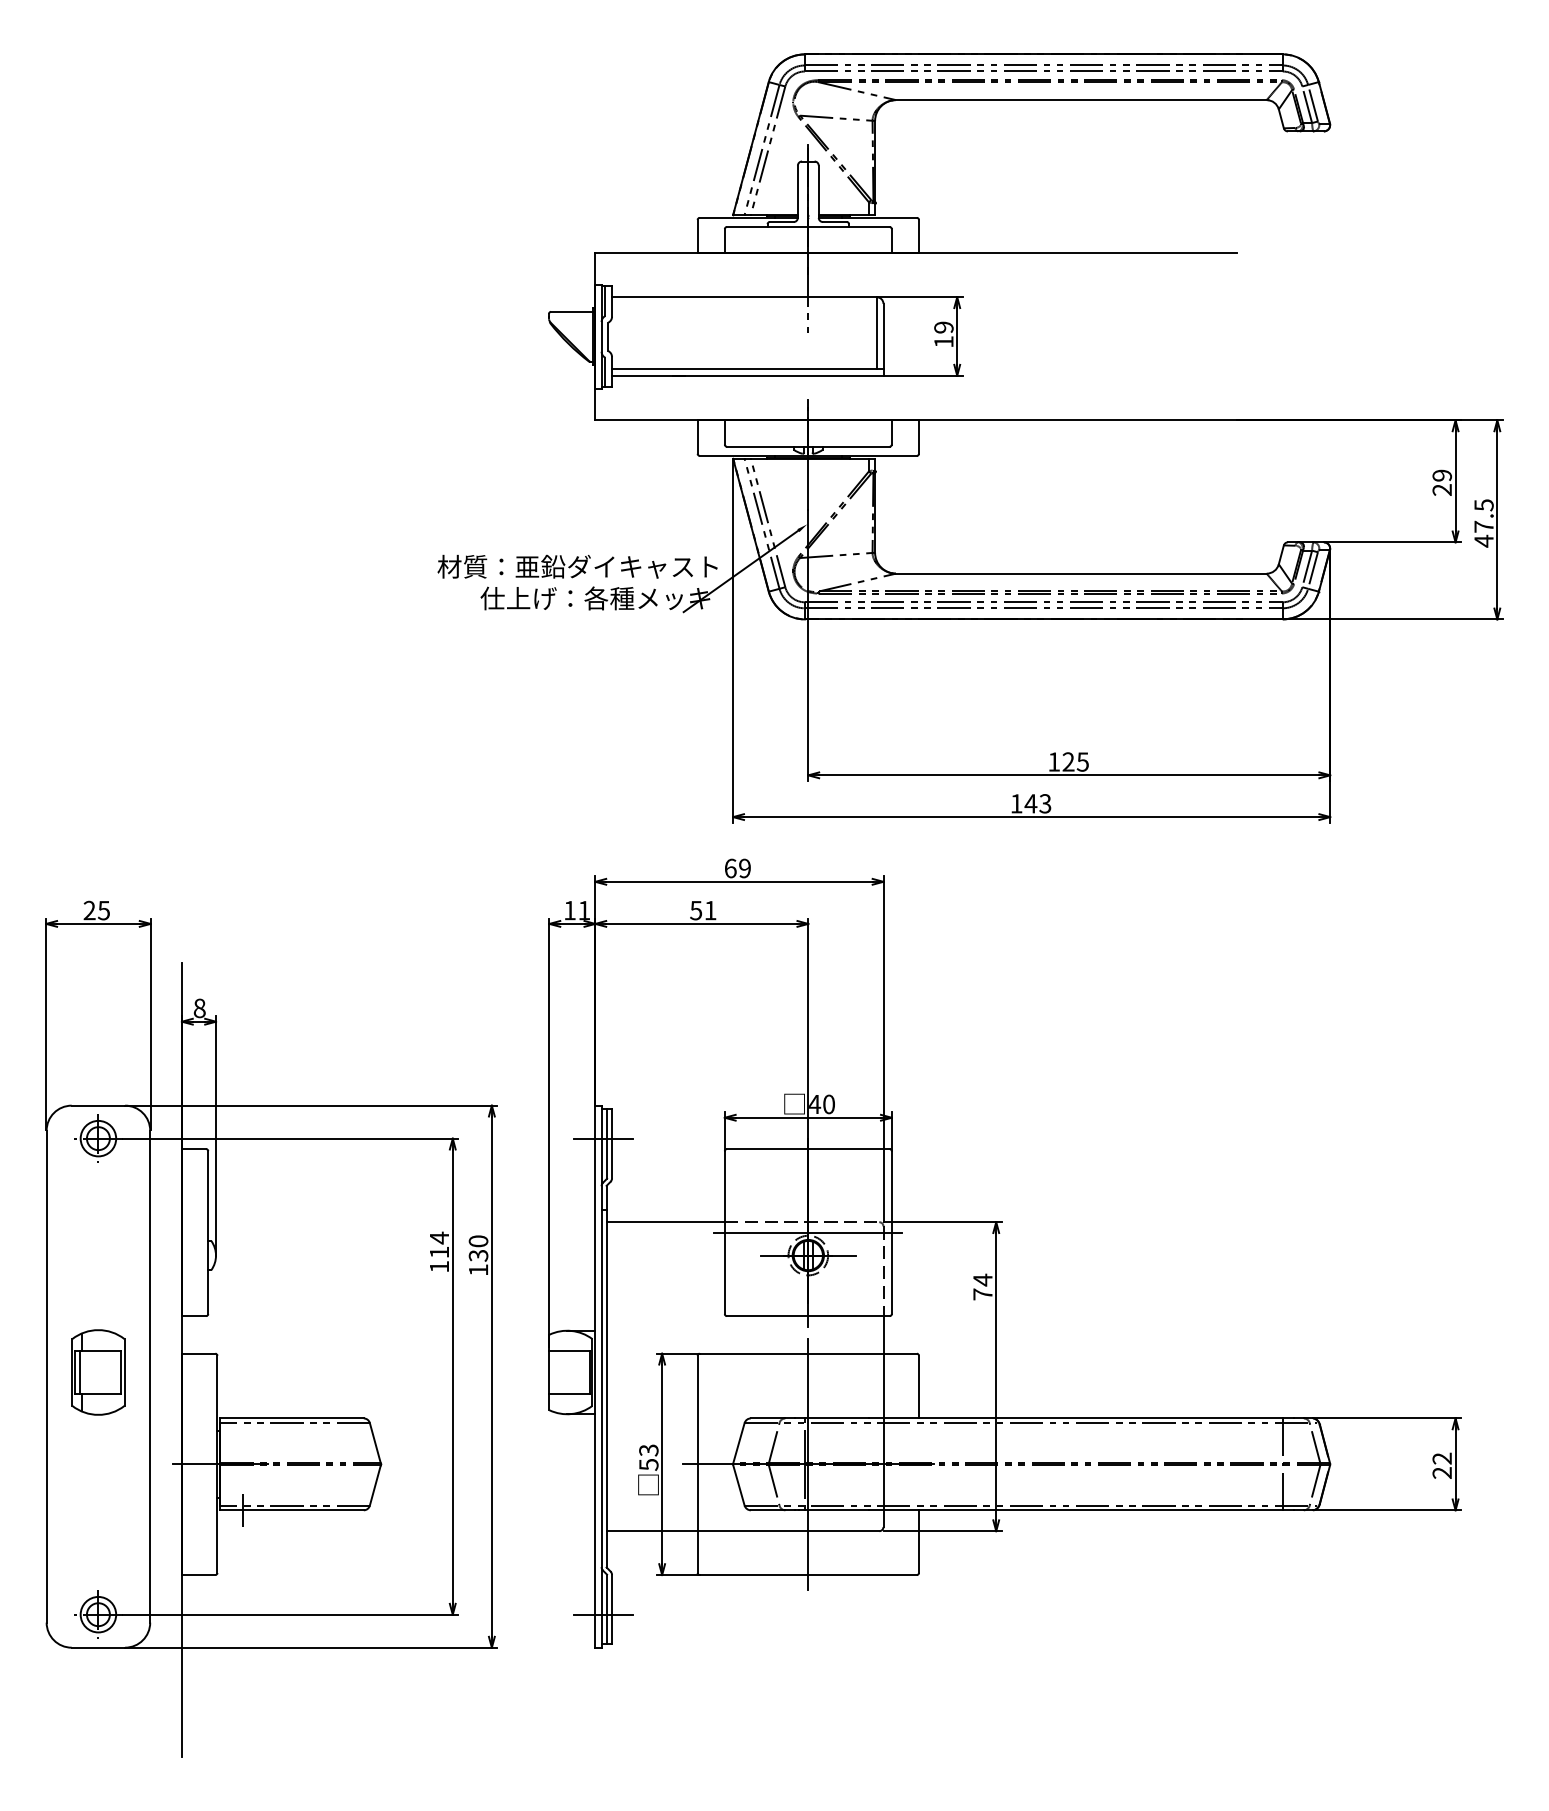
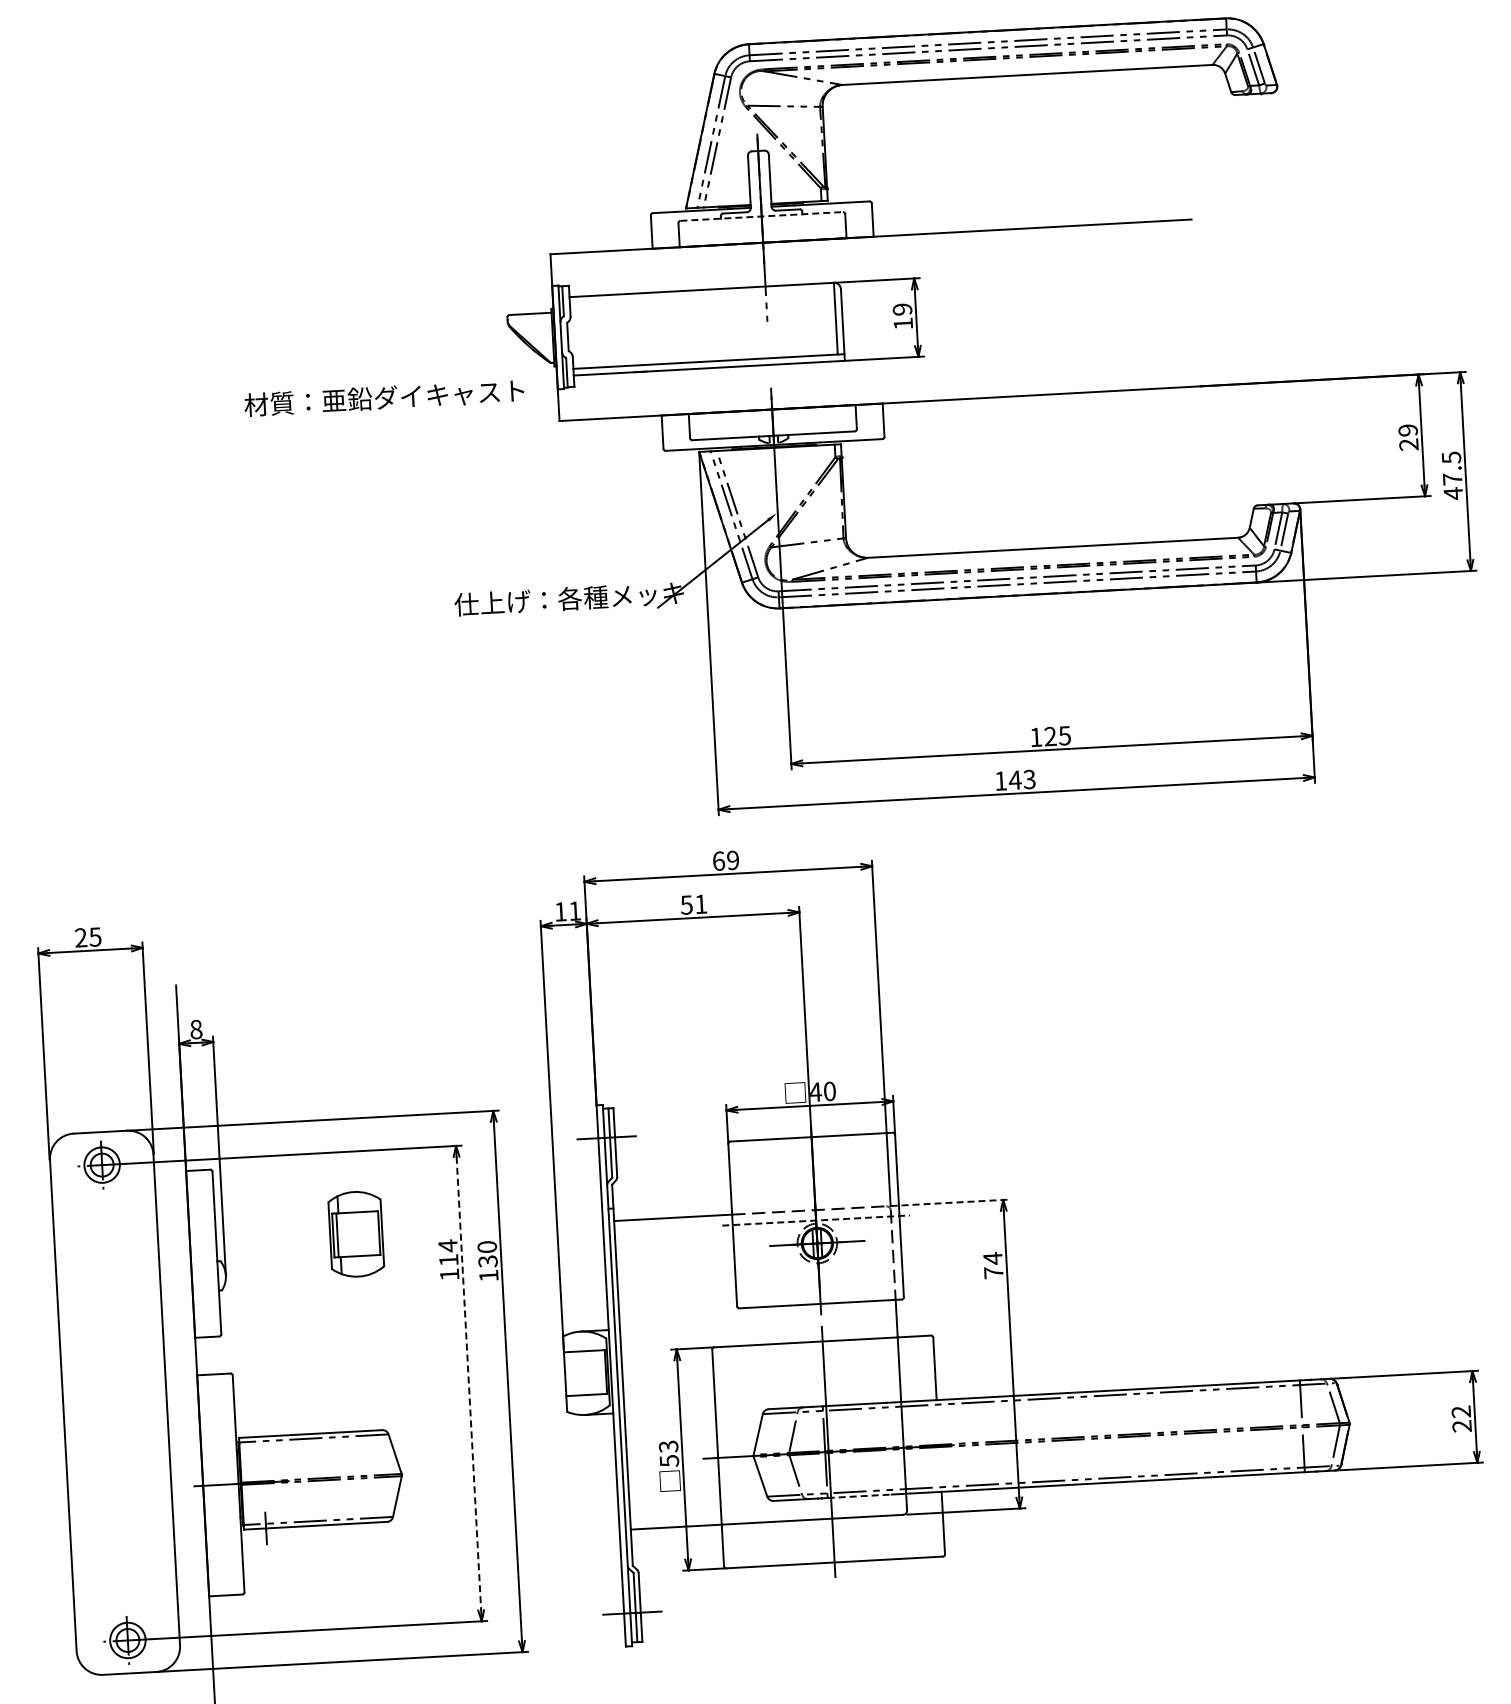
line: (808, 227) -> (761, 216), solid -> dashed
text: (577, 566) -> (384, 397), moved
line: (943, 1222) -> (950, 1203), solid -> dashed
line: (808, 1232) -> (816, 1220), solid -> dashed
part: (98, 1372) -> (356, 1234), moved
line: (452, 1377) -> (468, 1384), solid -> dashed
line: (837, 1510) -> (860, 1496), solid -> dashed

